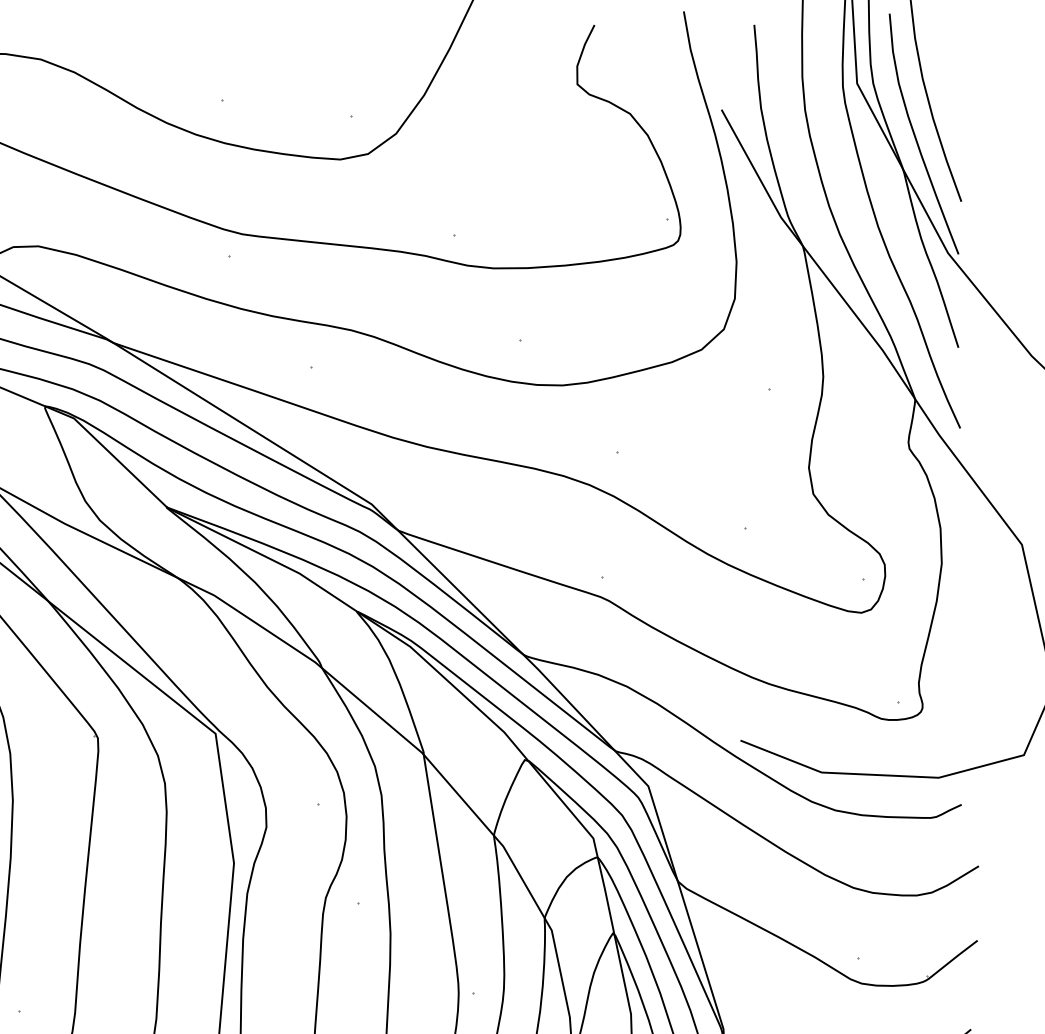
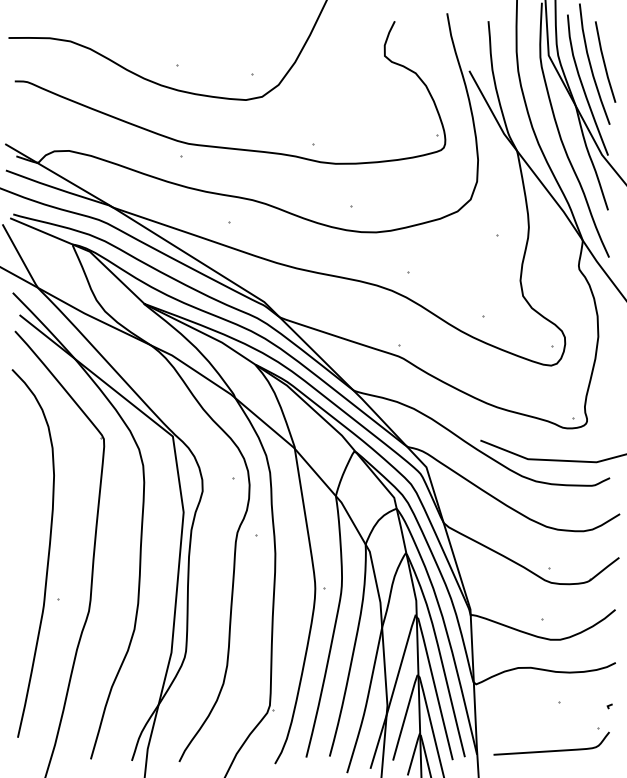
line: (952, 93) -> (604, 61), added

